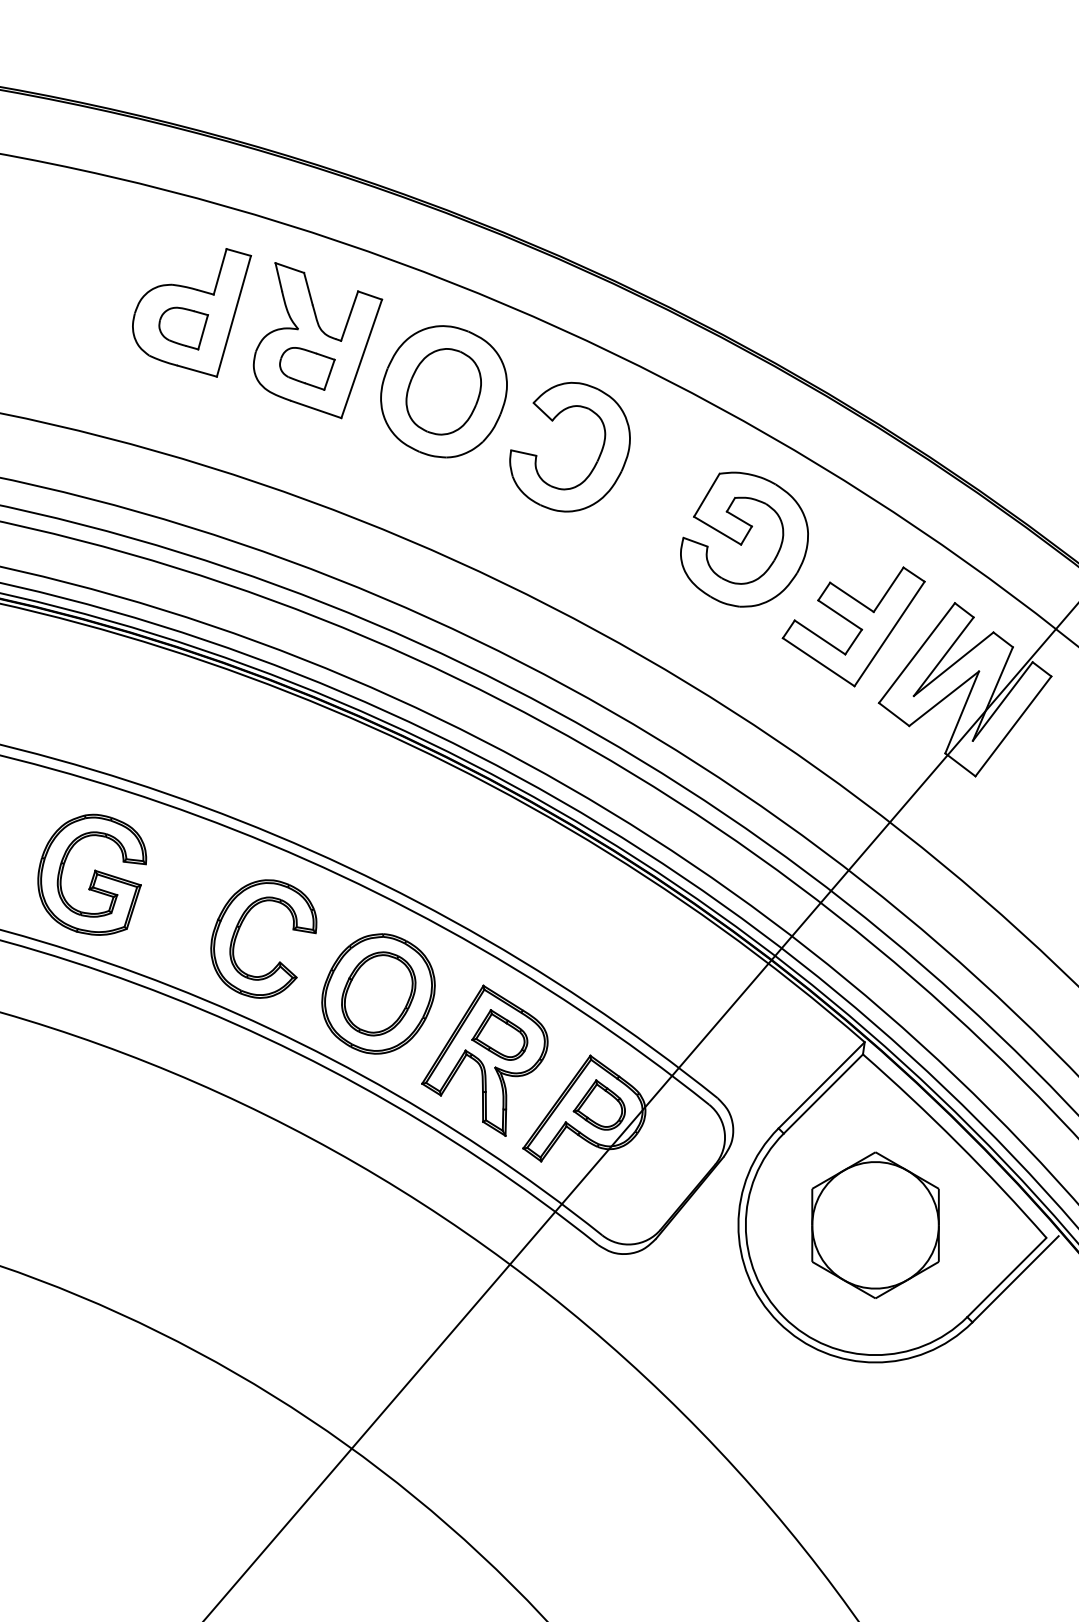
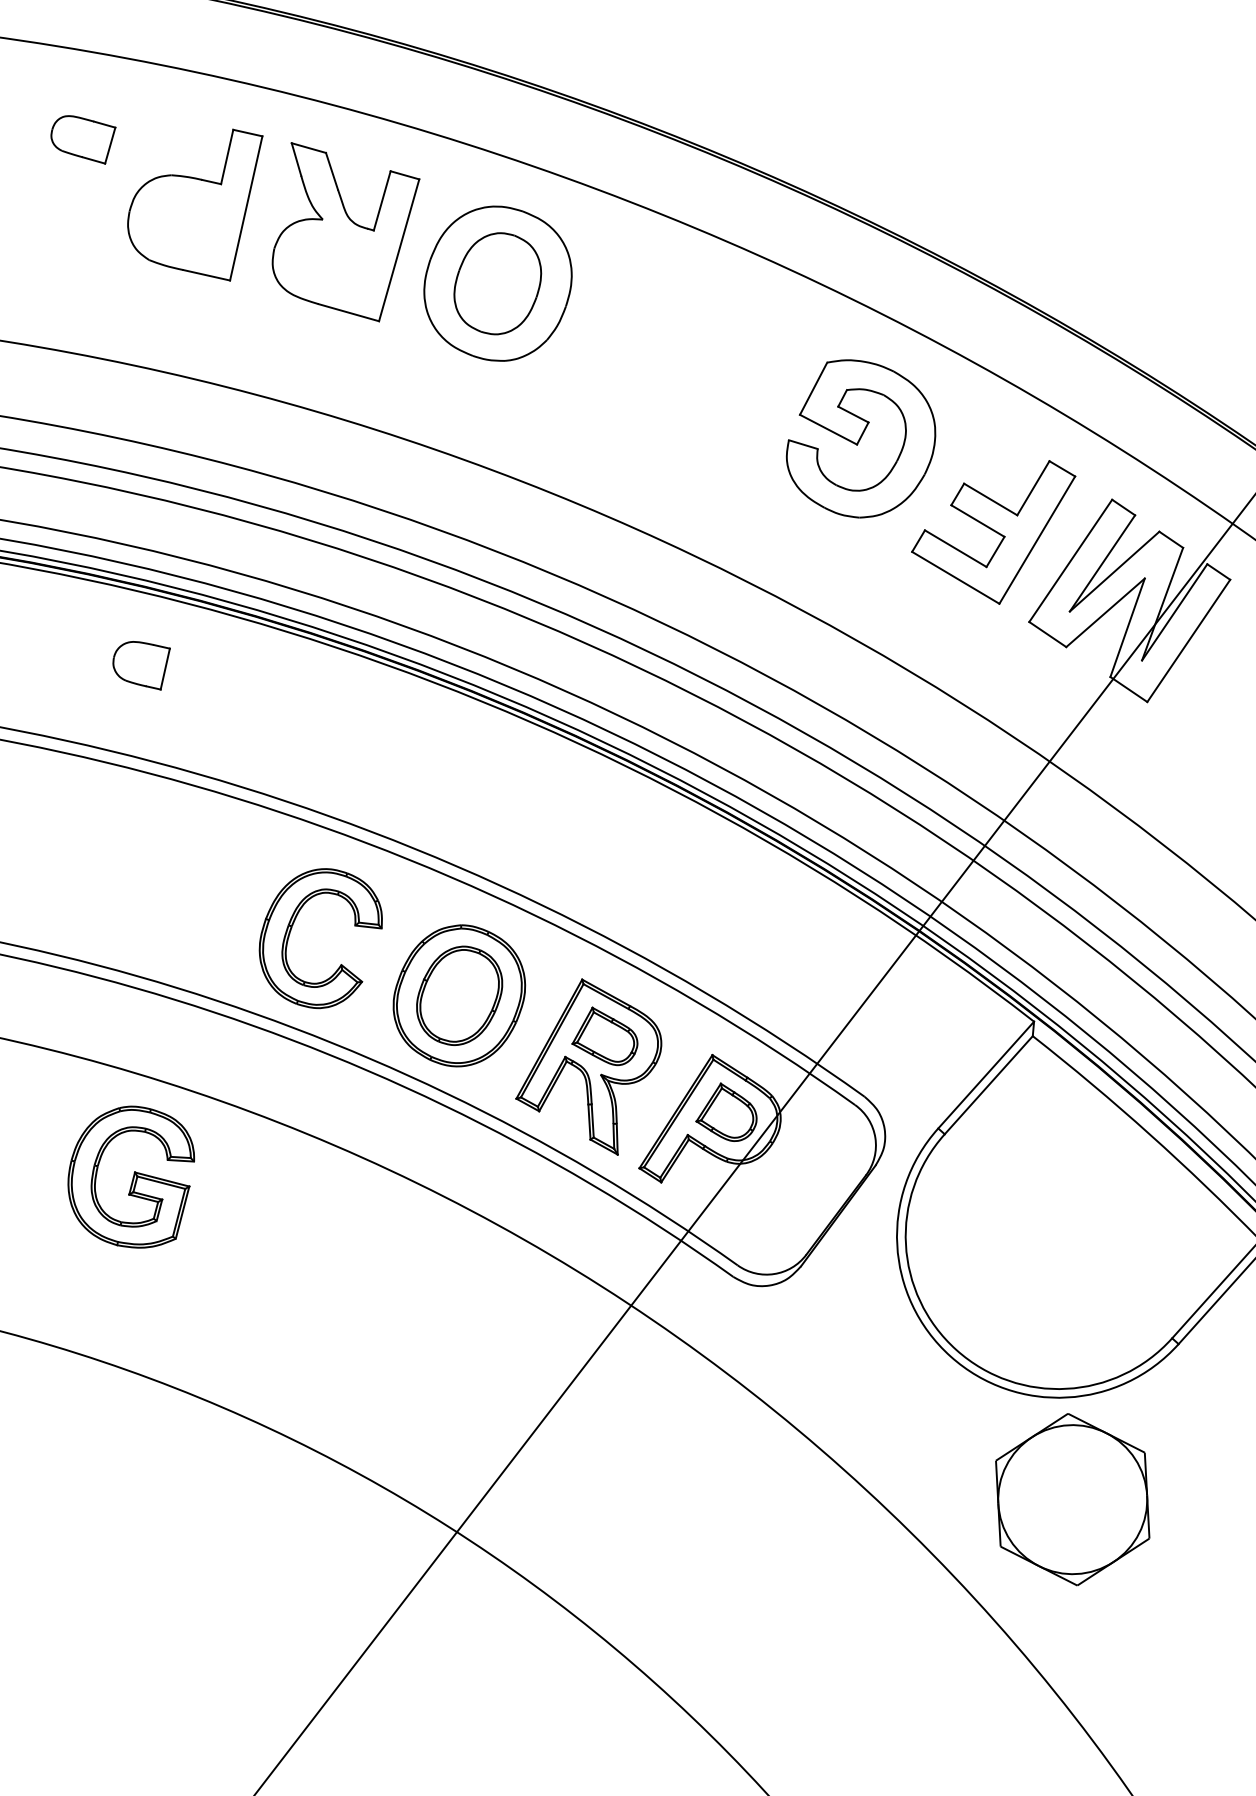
part: (183, 328) -> (141, 665), moved
part: (307, 368) -> (83, 139), moved
part: (552, 421) -> (627, 311), removed
part: (92, 874) -> (131, 1176), moved
part: (875, 1224) -> (1072, 1498), moved

